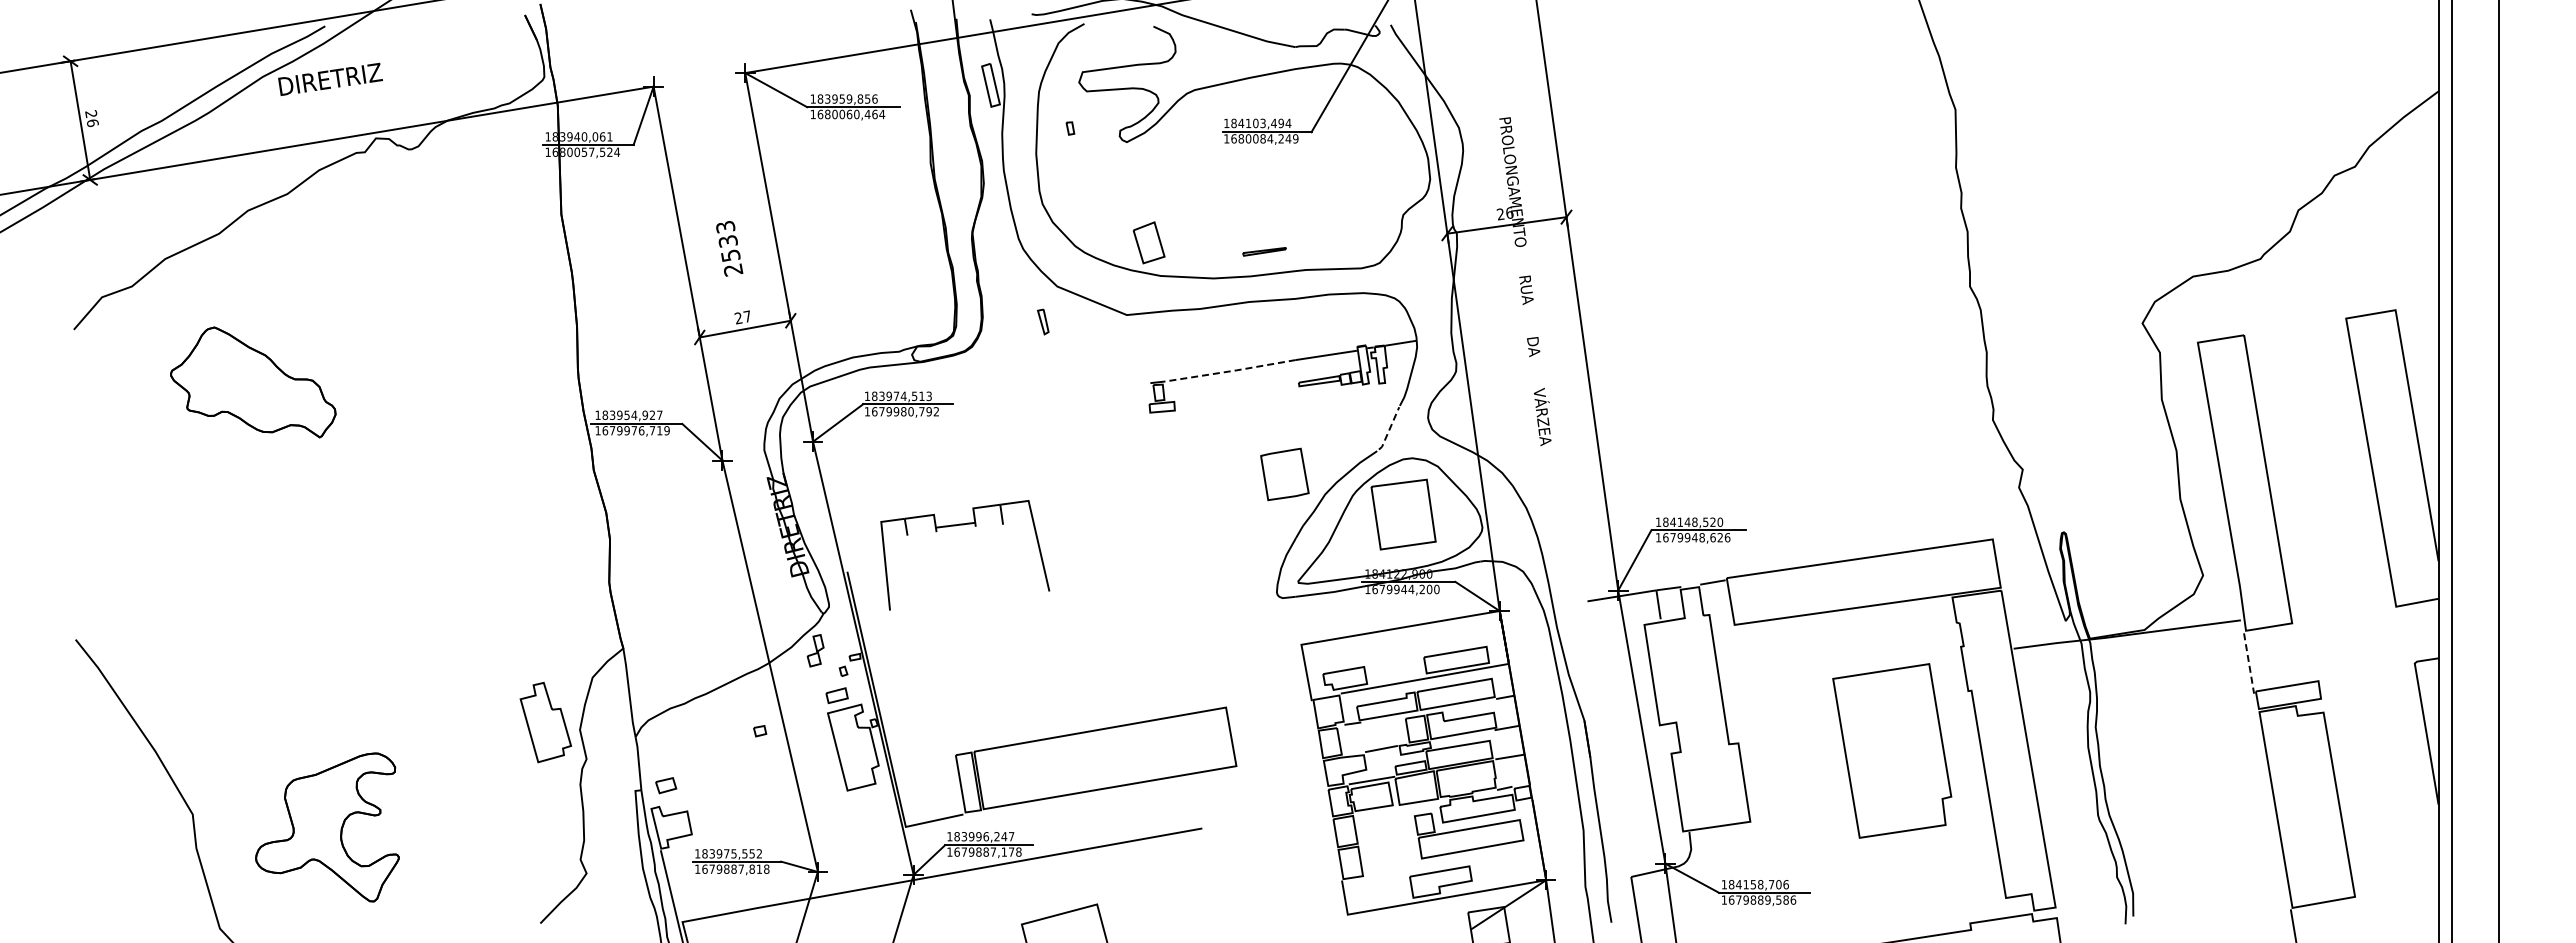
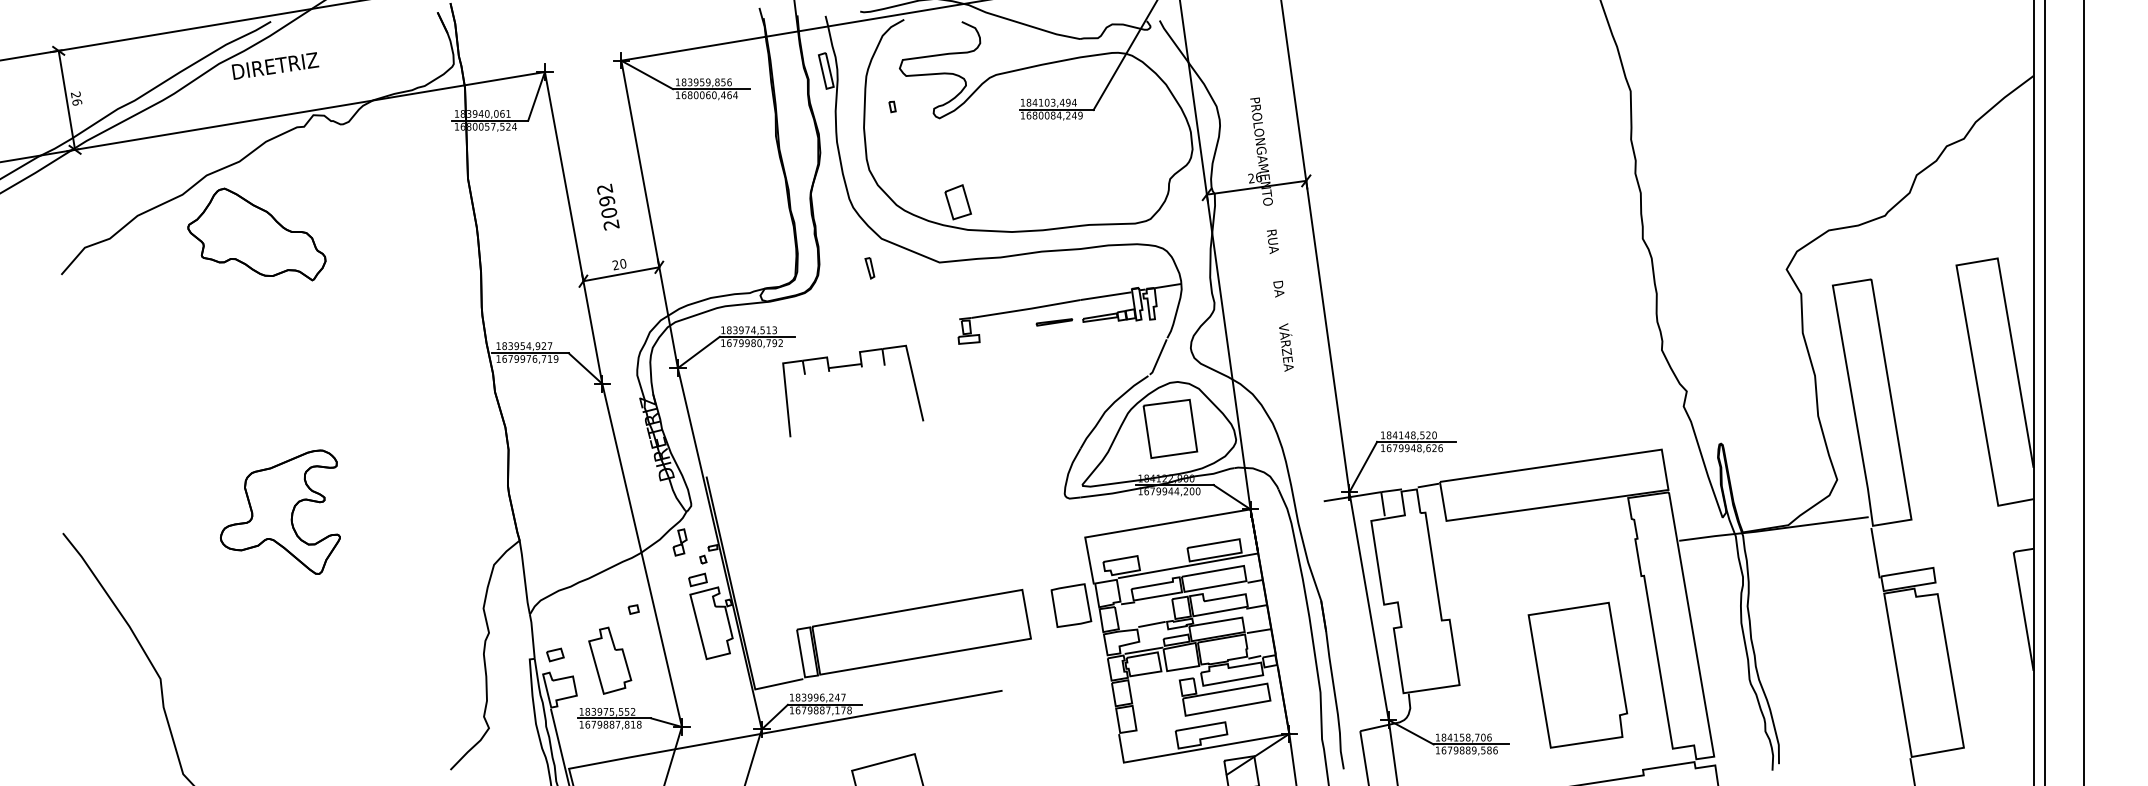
text: (728, 240) -> (607, 200), 2533 -> 2092
part: (1264, 251) -> (1054, 322), moved
text: (747, 316) -> (623, 263), 27 -> 20
line: (1231, 371) -> (1026, 309), dashed -> solid
part: (253, 382) -> (257, 234), moved
line: (1389, 429) -> (1158, 357), dashed -> solid
part: (1284, 474) -> (1071, 605), moved
part: (964, 525) -> (852, 366), moved
line: (2249, 663) -> (1875, 553), dashed -> solid
part: (545, 722) -> (609, 660), moved
part: (1892, 750) -> (1578, 674), moved
part: (327, 827) -> (280, 512), moved

